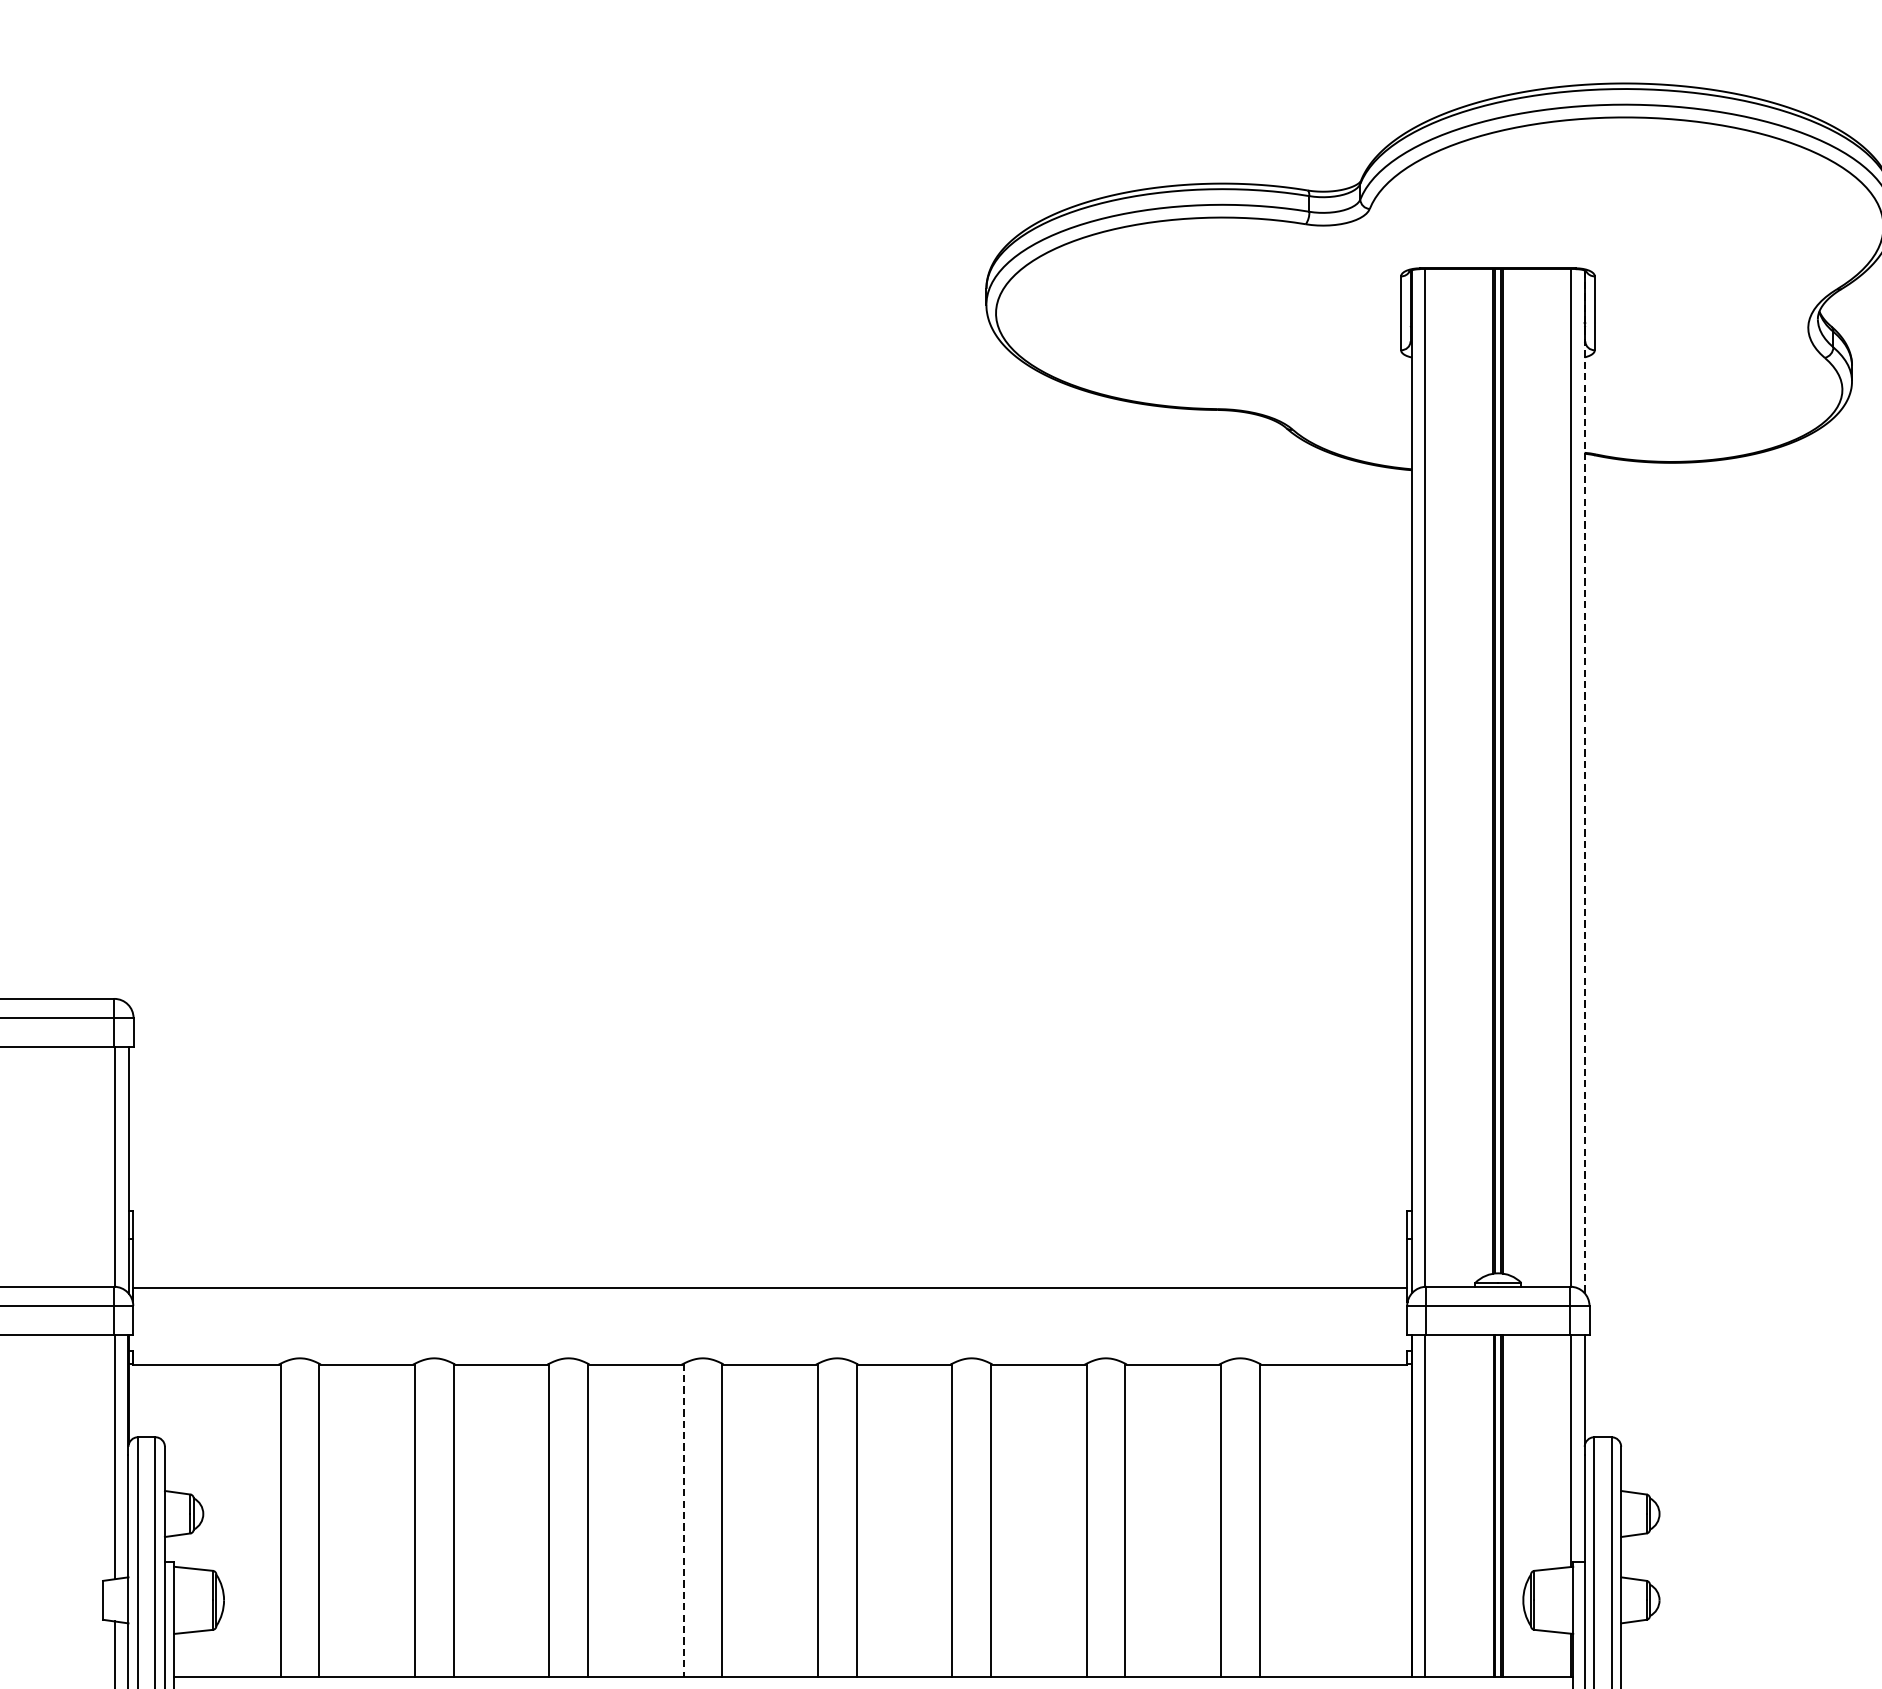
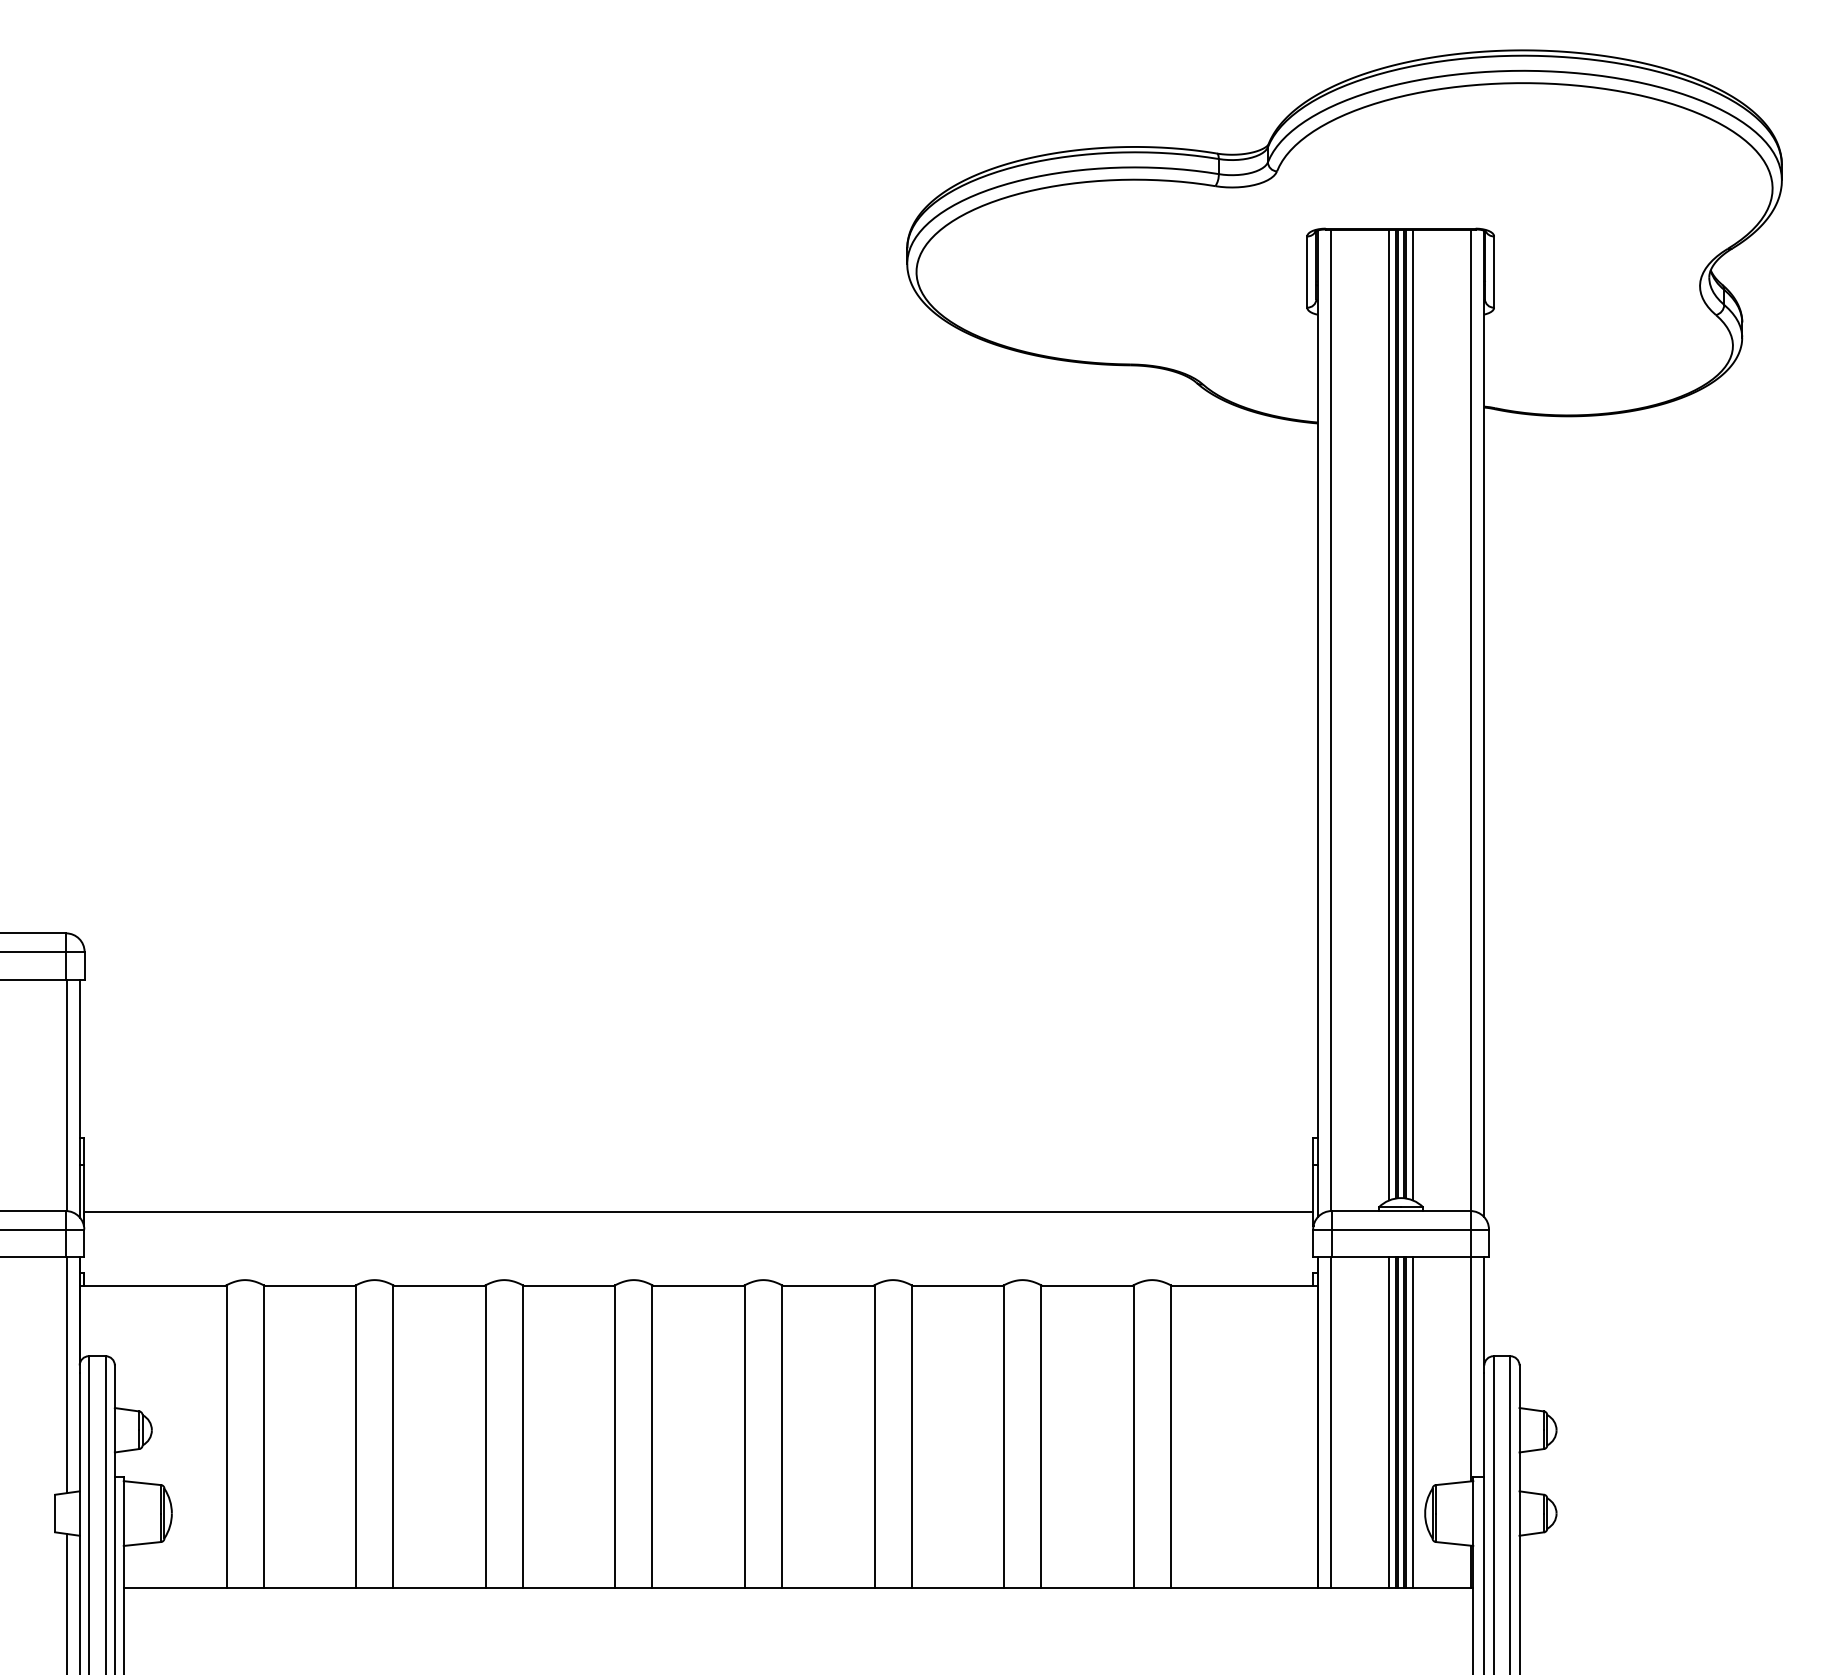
line: (1486, 771) -> (1389, 714), added
line: (1510, 771) -> (1412, 714), added
line: (1584, 782) -> (1484, 724), dashed -> solid
line: (1486, 1505) -> (1389, 1422), added
line: (1510, 1505) -> (1412, 1422), added
line: (683, 1520) -> (615, 1436), dashed -> solid

